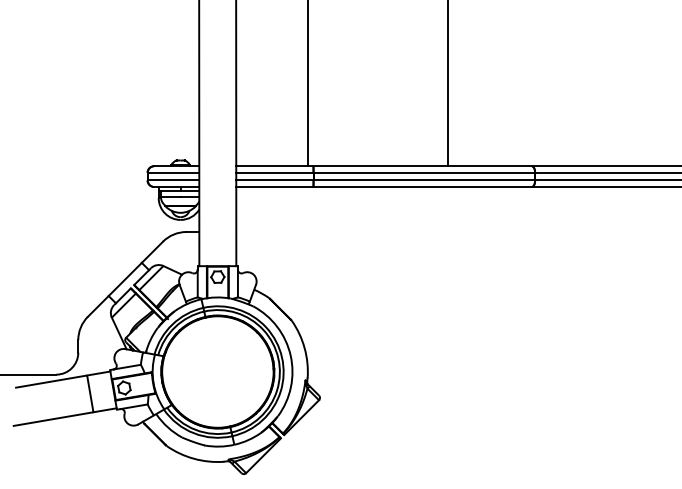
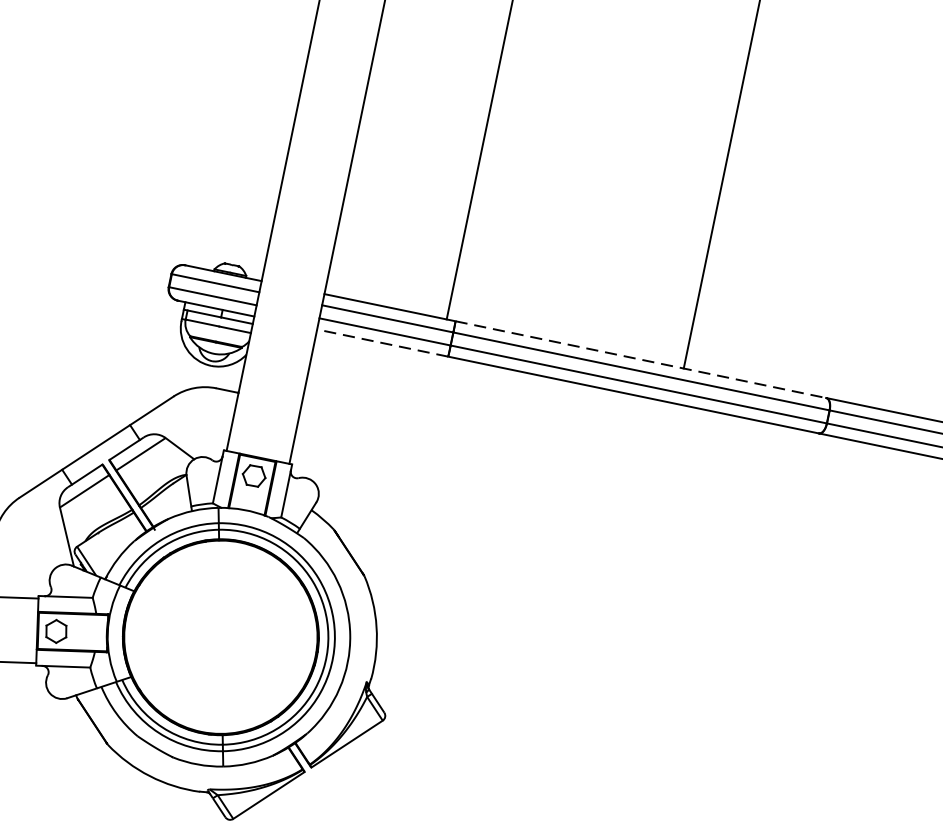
line: (423, 166) -> (642, 360), solid -> dashed
line: (274, 187) -> (381, 343), solid -> dashed

